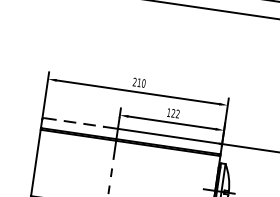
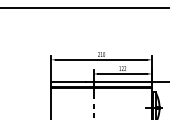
line: (75, 122) -> (69, 81), dashed -> solid

